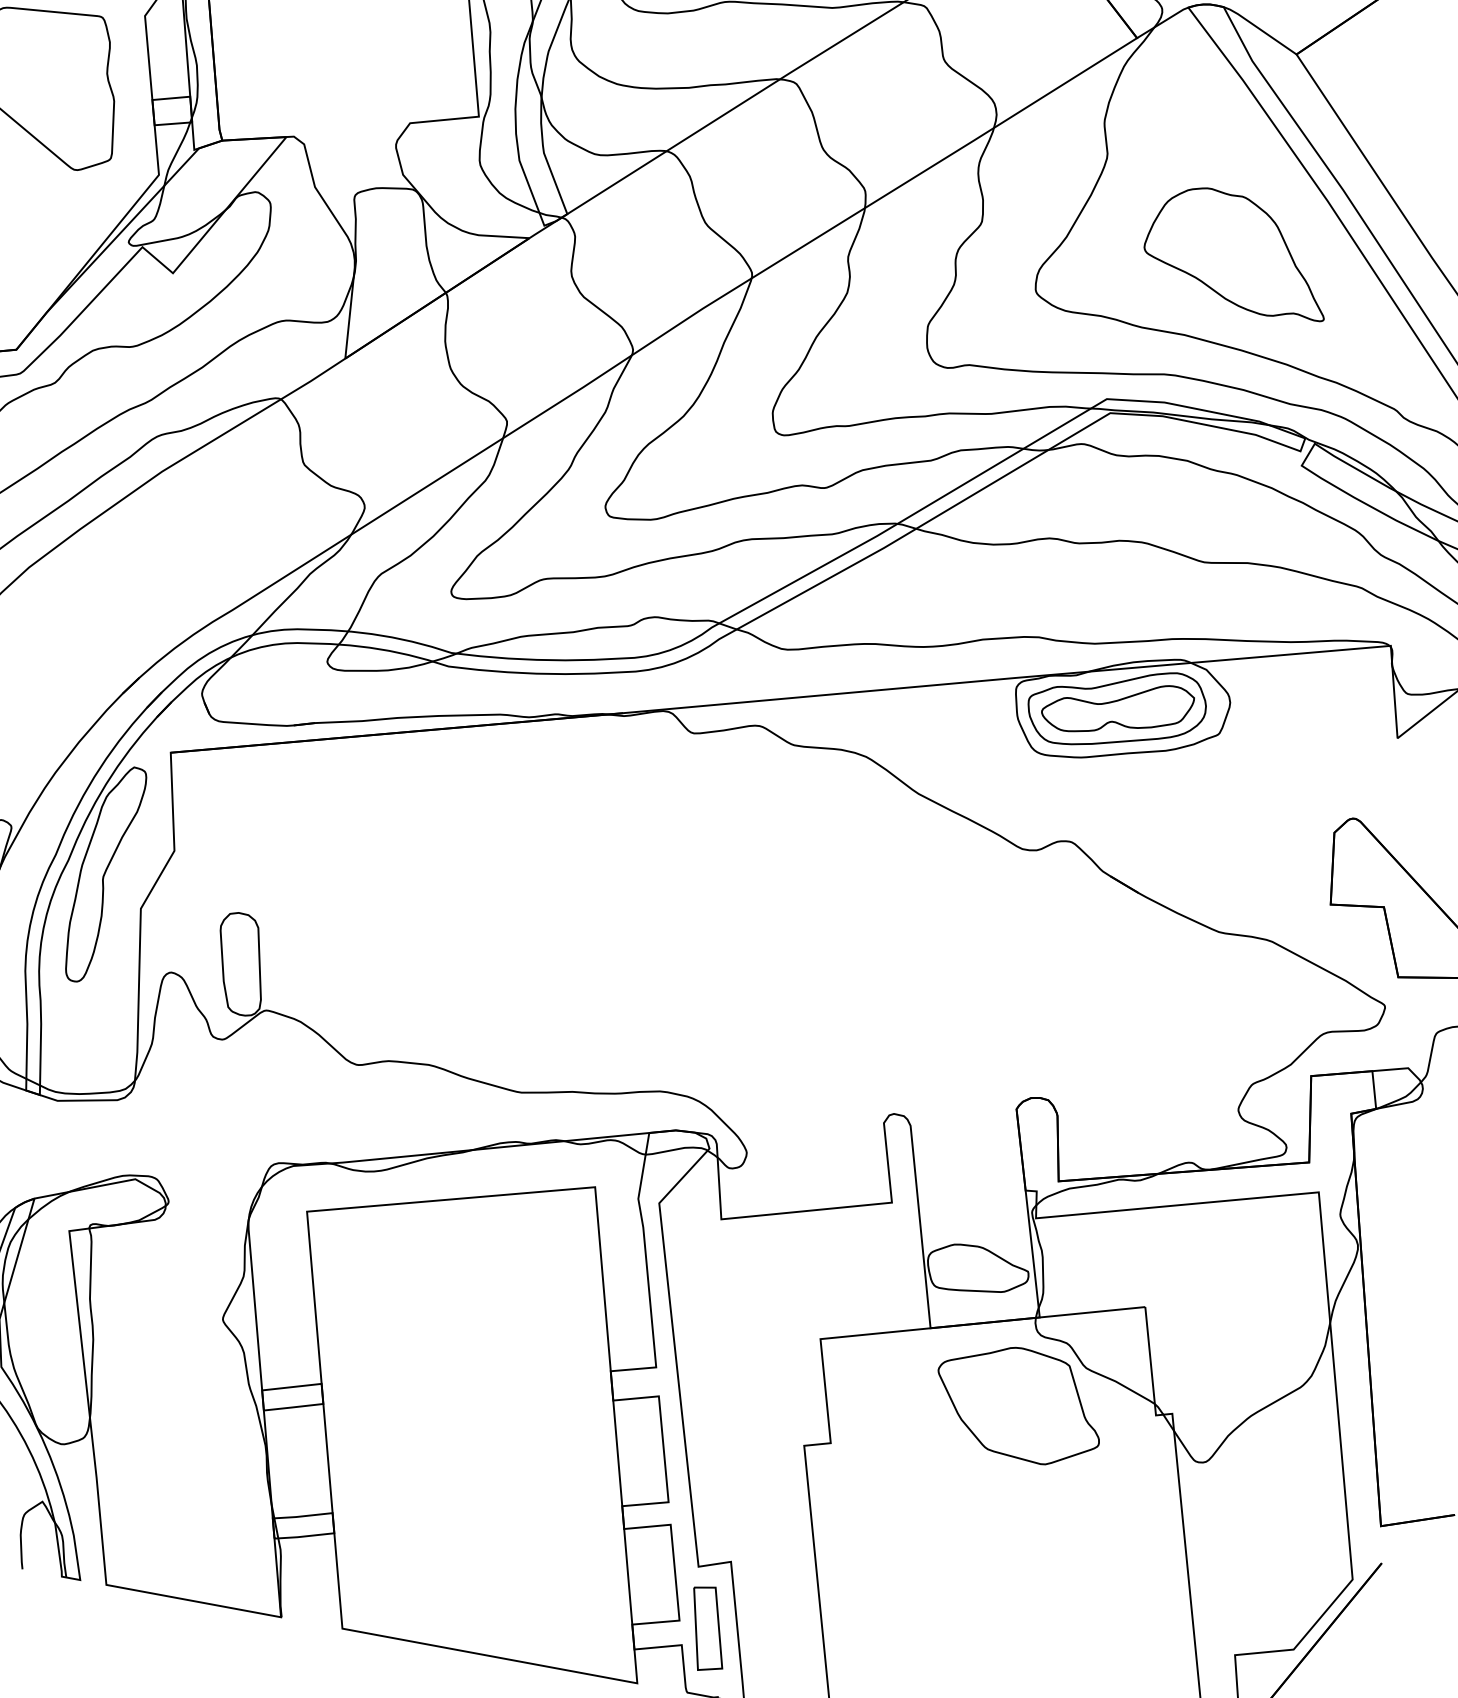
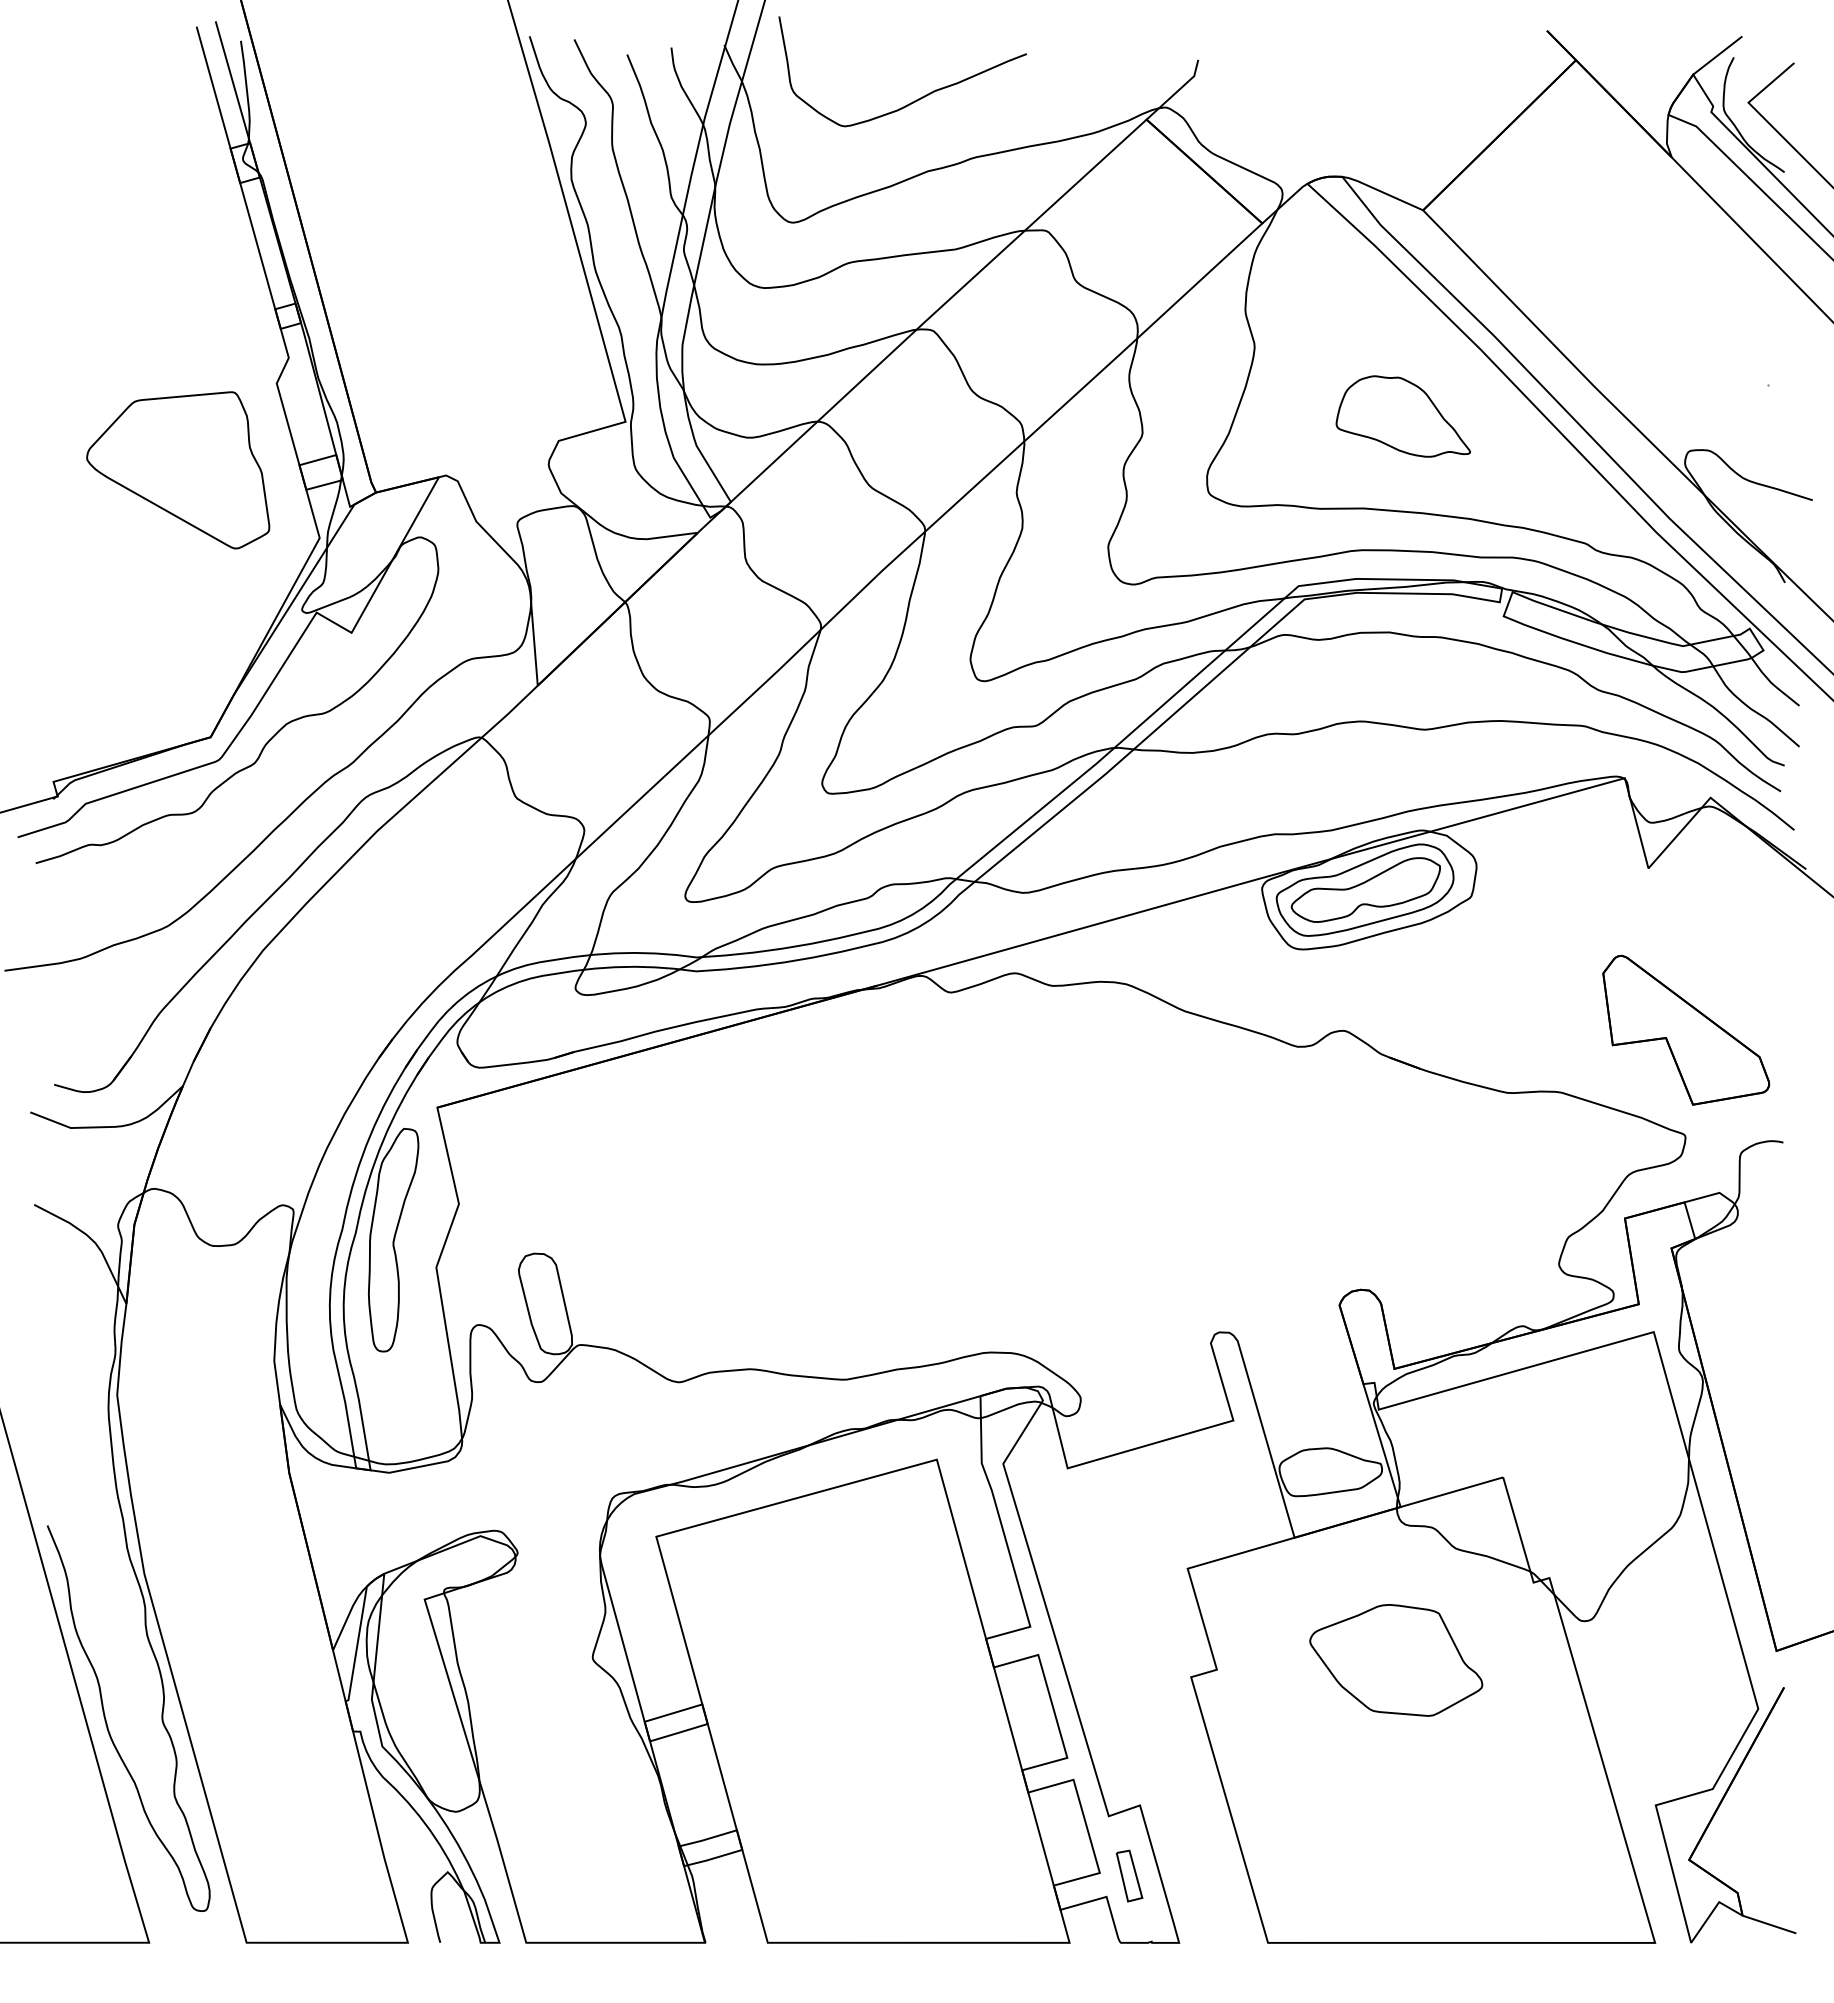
part: (1240, 252) -> (1403, 416), size x0.7
part: (1019, 1404) -> (1396, 1660), moved
part: (708, 1628) -> (1129, 1875), size x0.6

